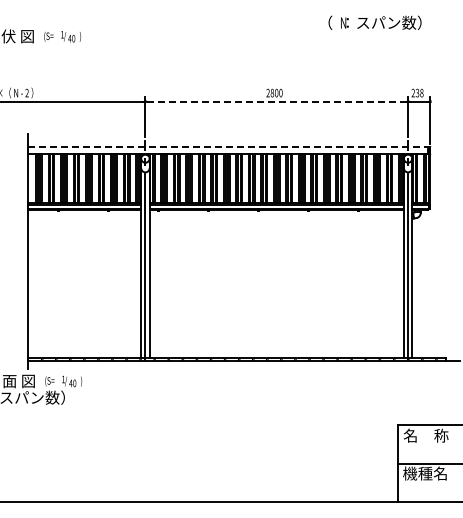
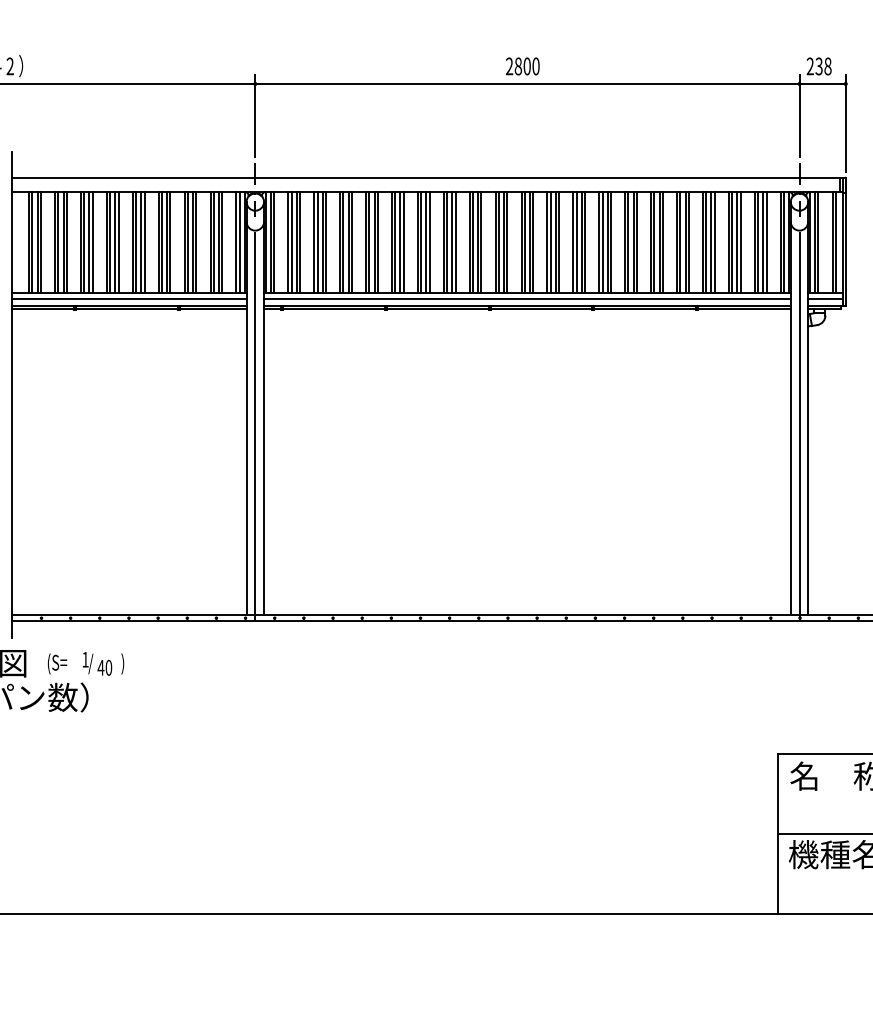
line: (276, 101) -> (526, 83), dashed -> solid
line: (227, 146) -> (425, 177), dashed -> solid

